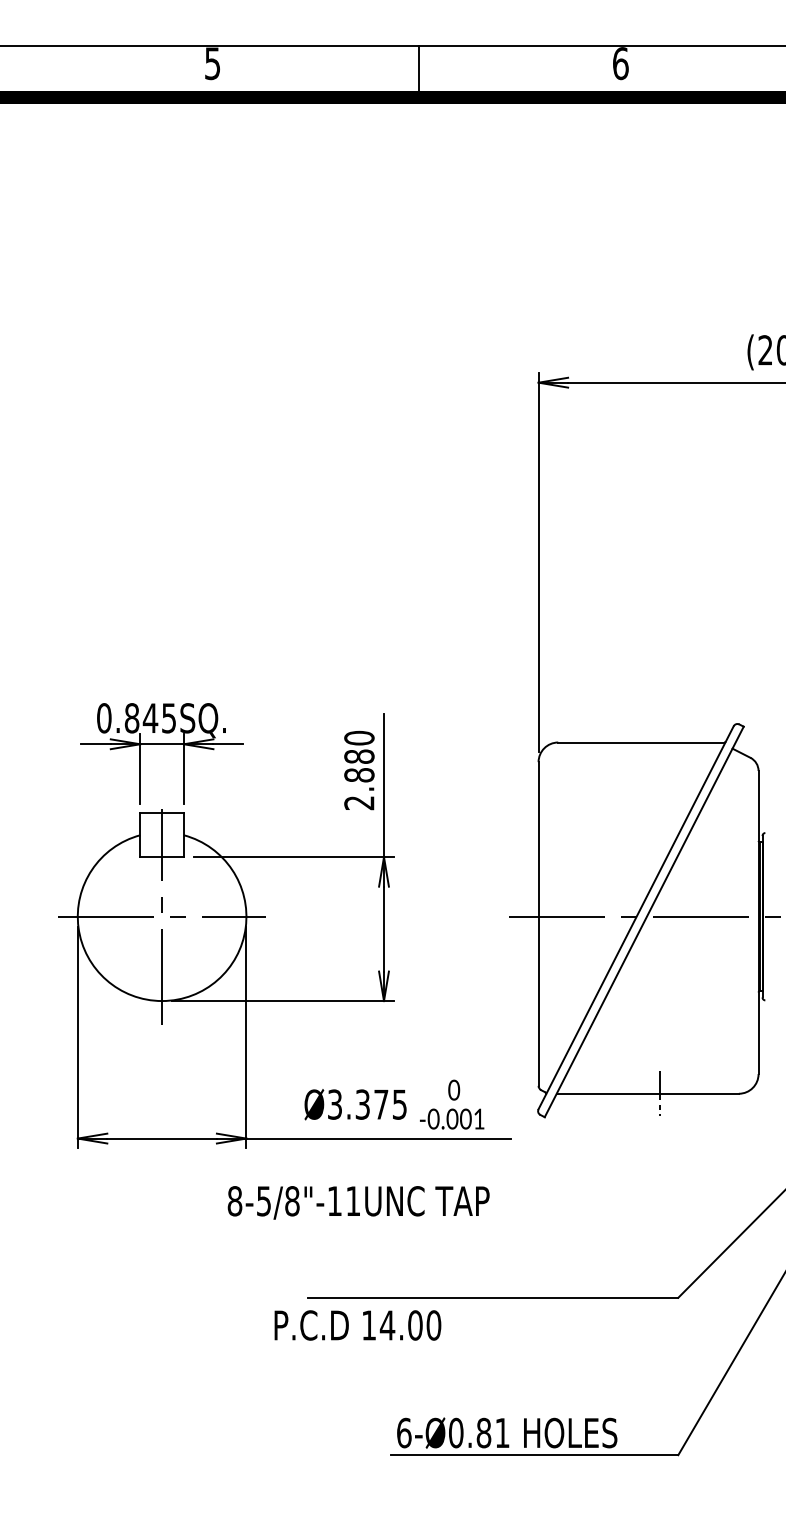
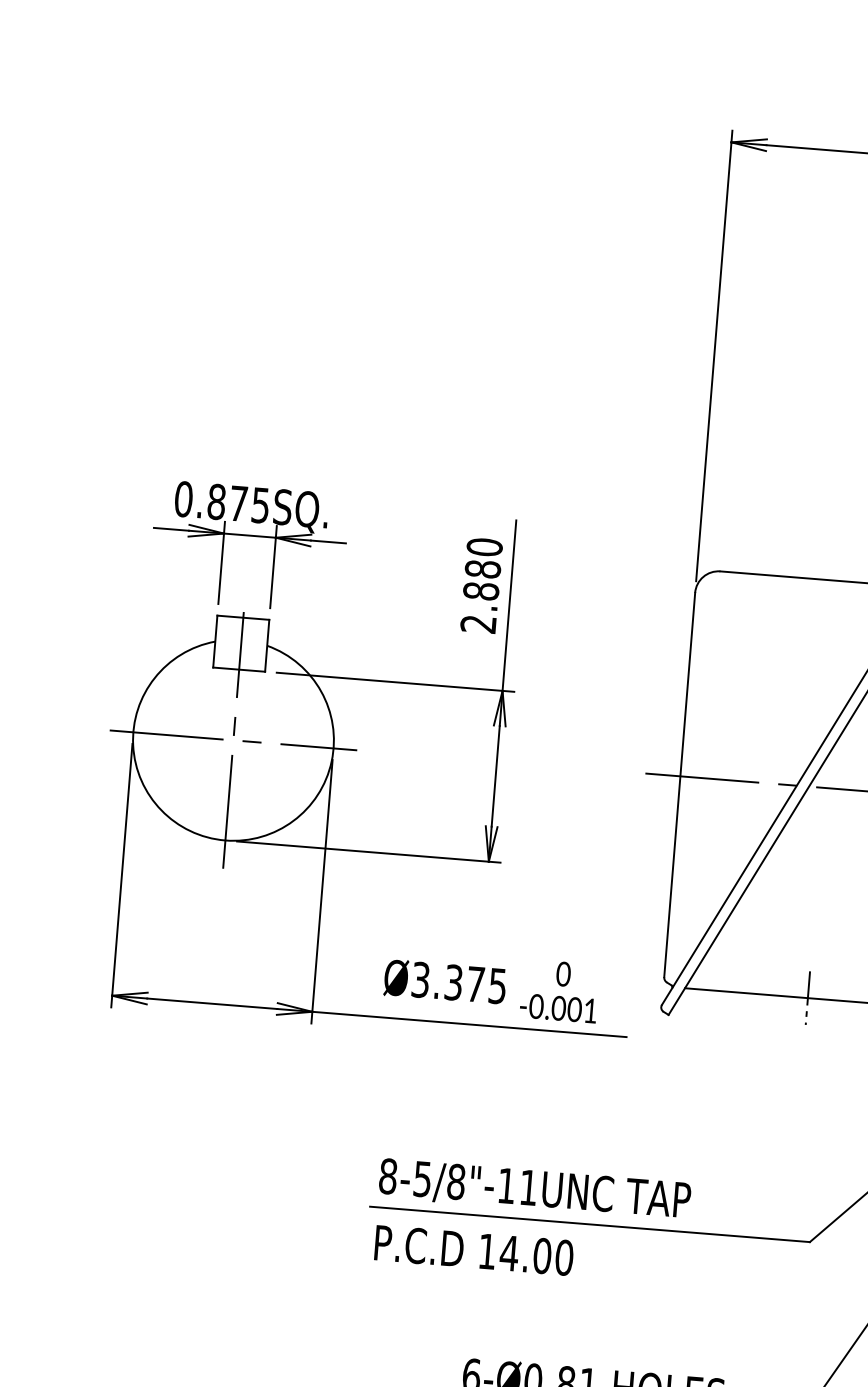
text: (150, 717) -> (238, 502), 0.845SQ. -> 0.875SQ.
text: (358, 1202) -> (534, 1189), moved
text: (357, 1325) -> (473, 1250), moved

